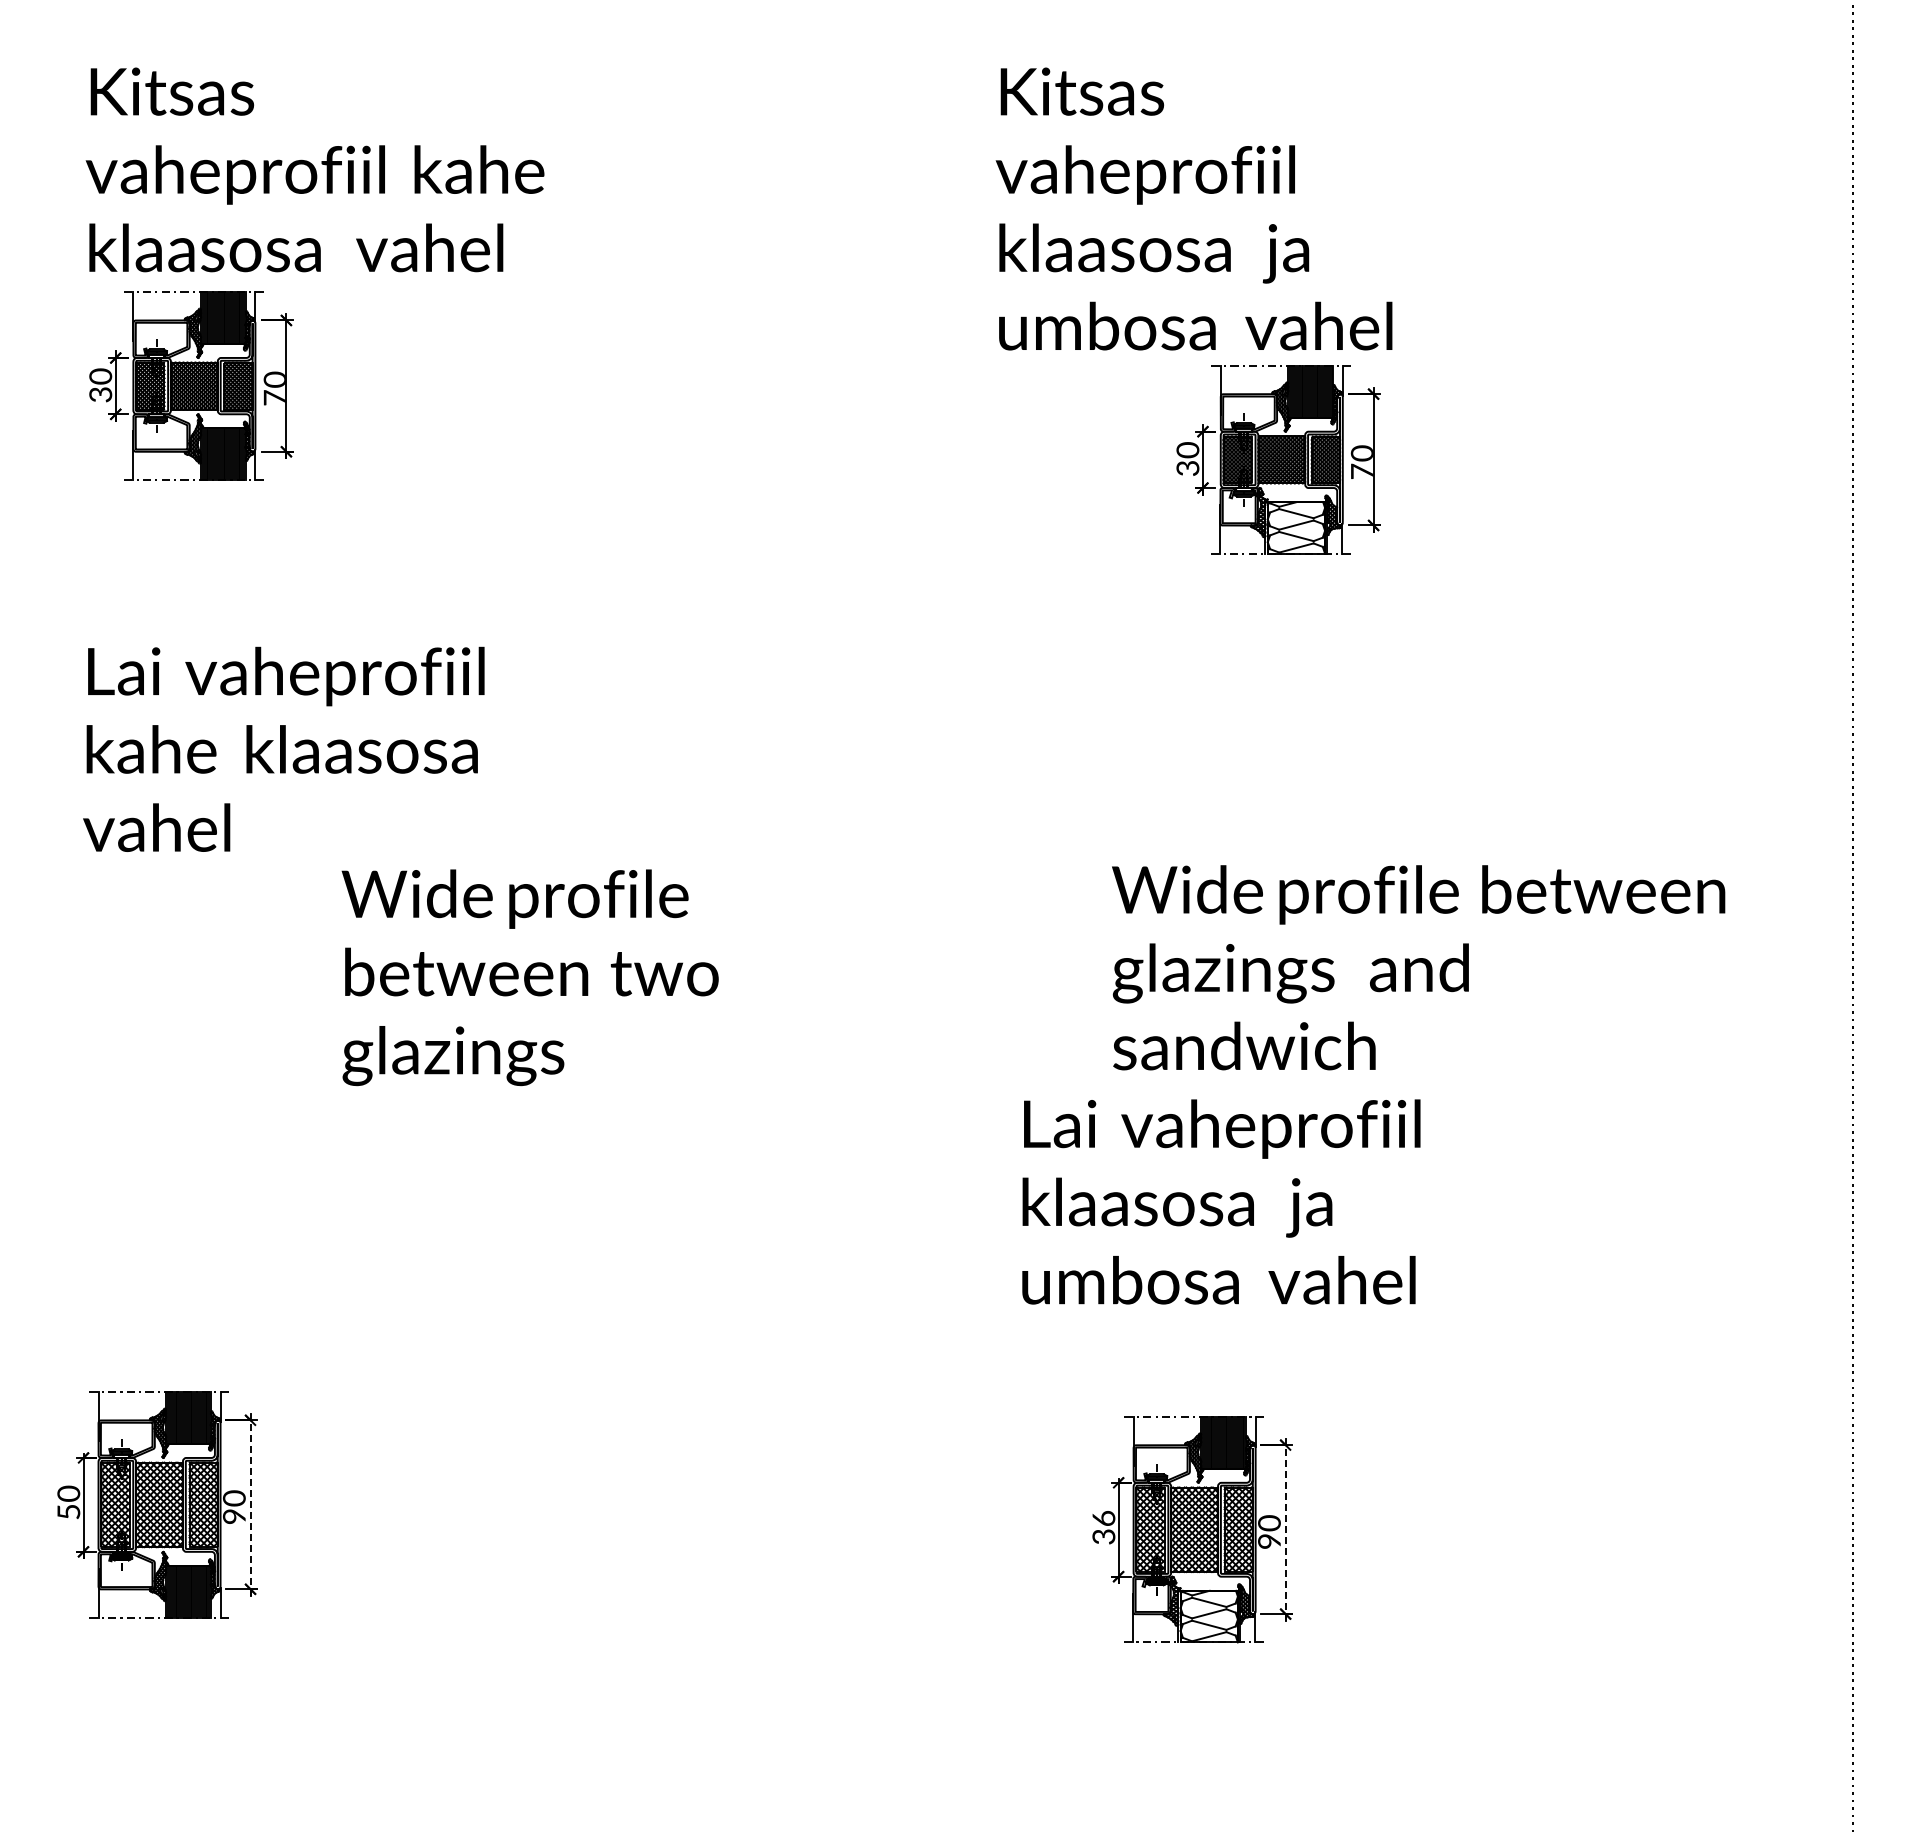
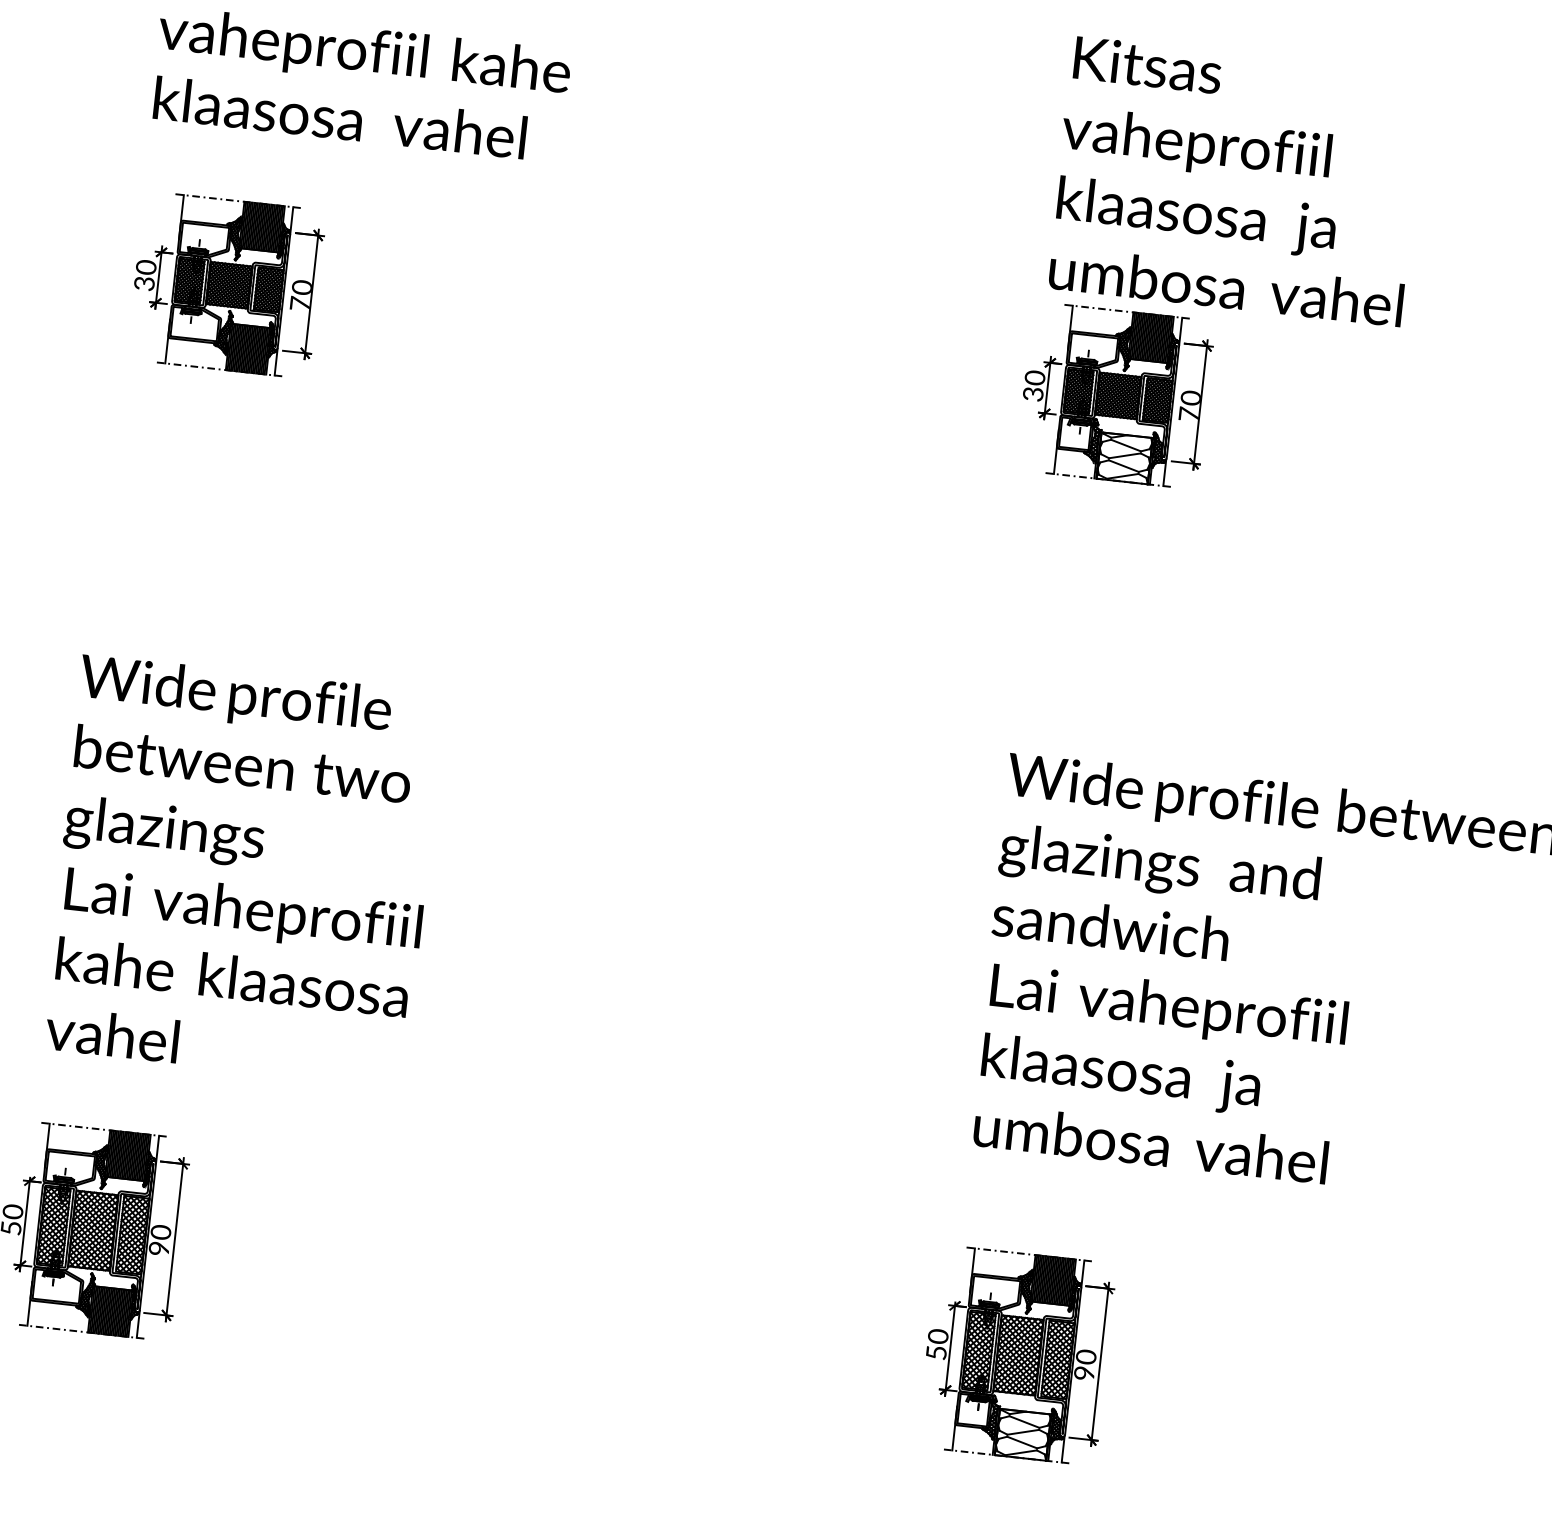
text: (1193, 208) -> (1236, 180), moved
part: (191, 385) -> (226, 284), moved
part: (1278, 459) -> (1115, 395), moved
text: (283, 748) -> (233, 976), moved
text: (529, 977) -> (240, 768), moved
text: (1221, 1201) -> (1161, 1073), moved
line: (250, 1508) -> (174, 1243), dashed -> solid
text: (1103, 1527) -> (937, 1344), 36 -> 50
line: (1285, 1532) -> (1099, 1366), dashed -> solid

